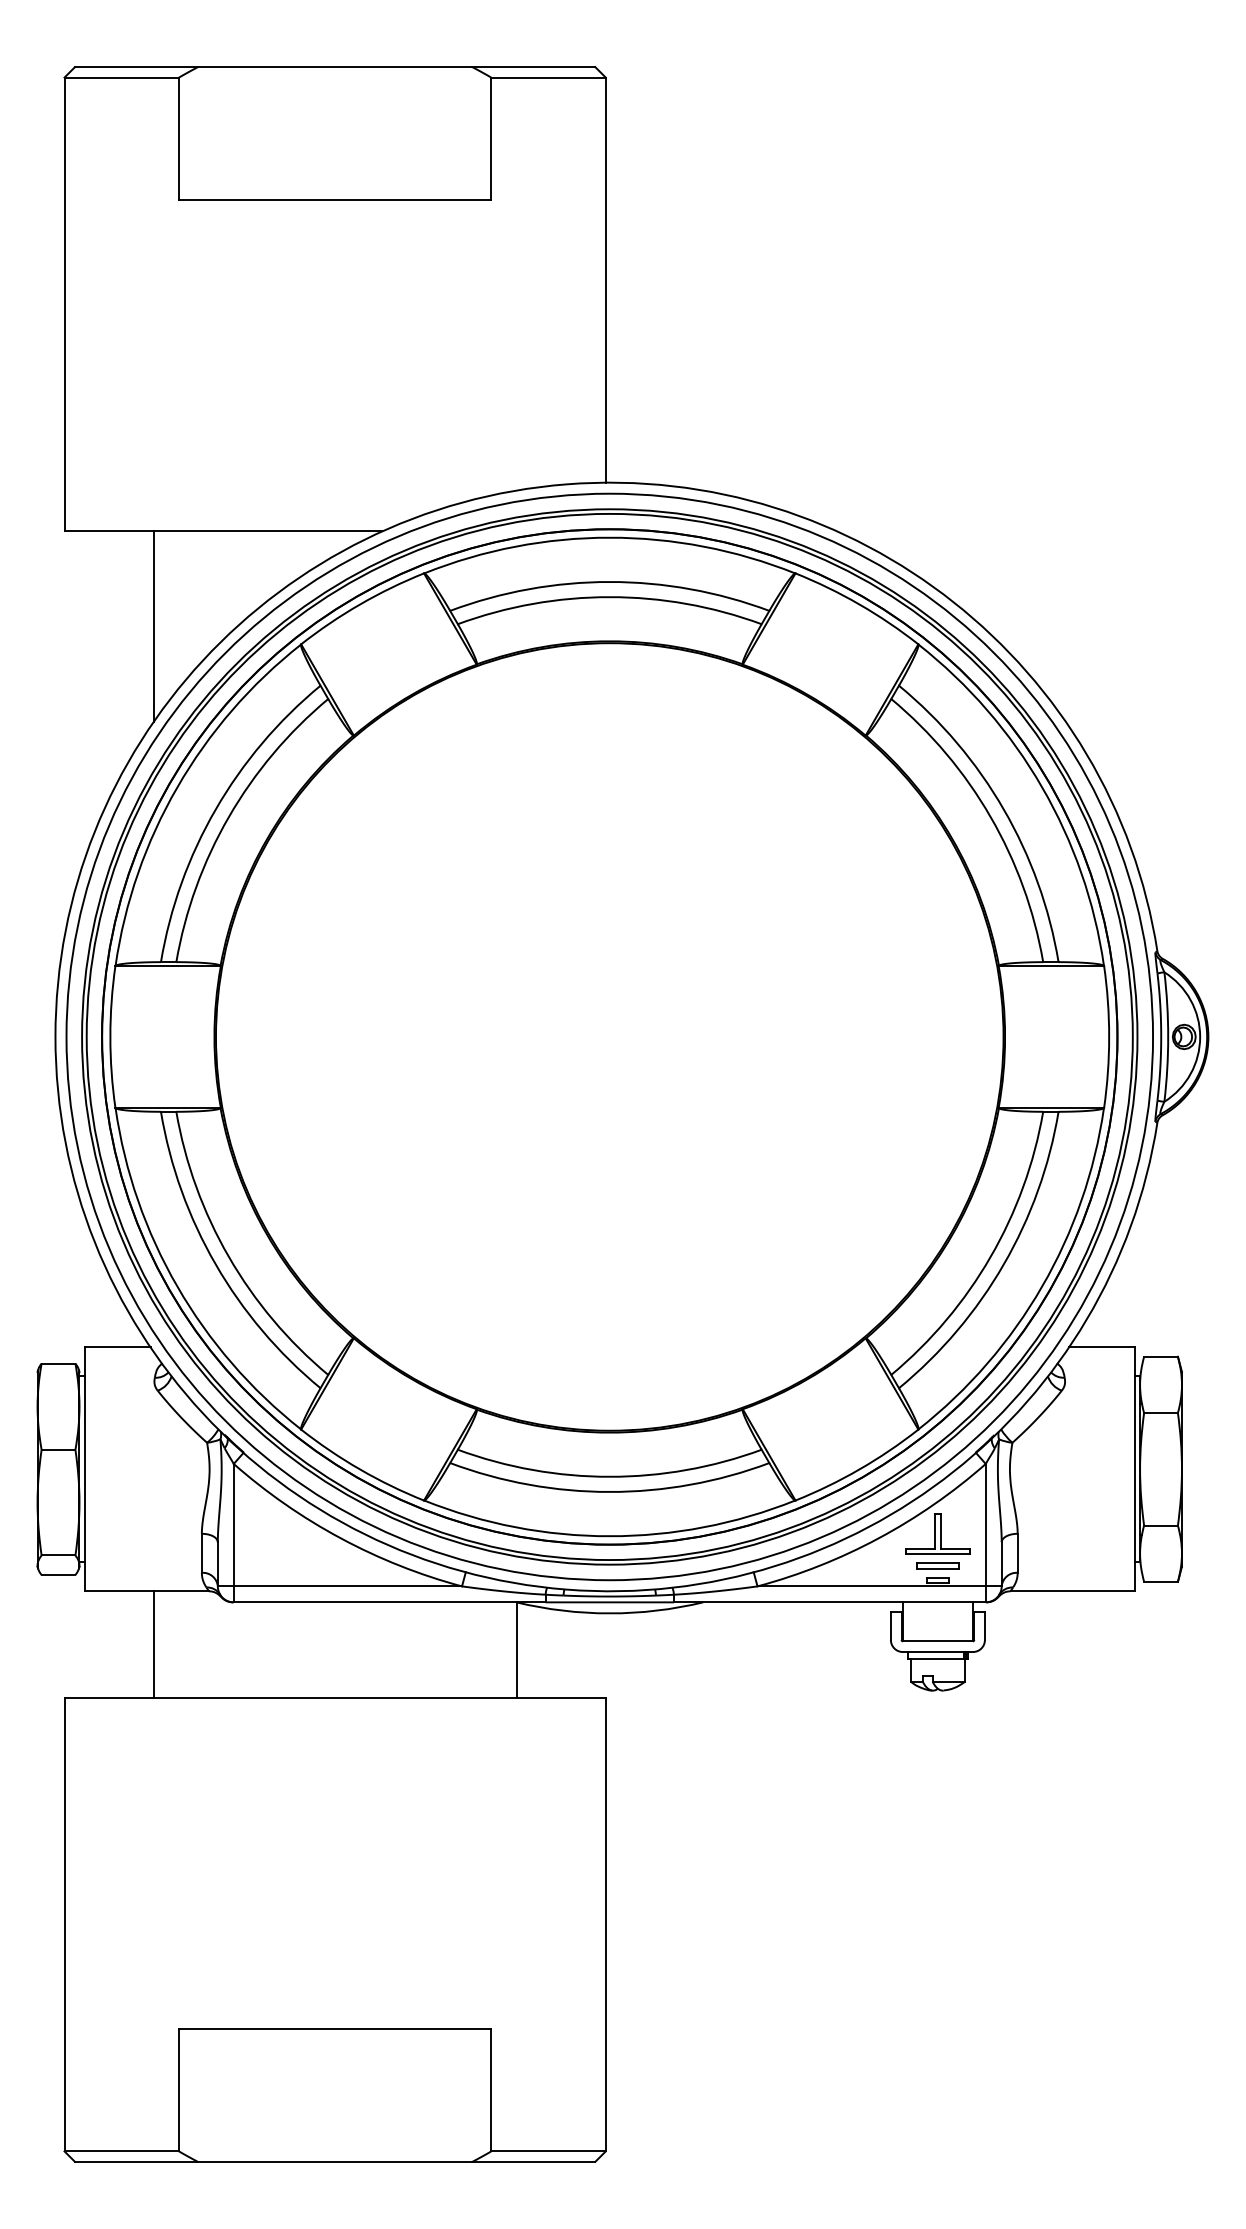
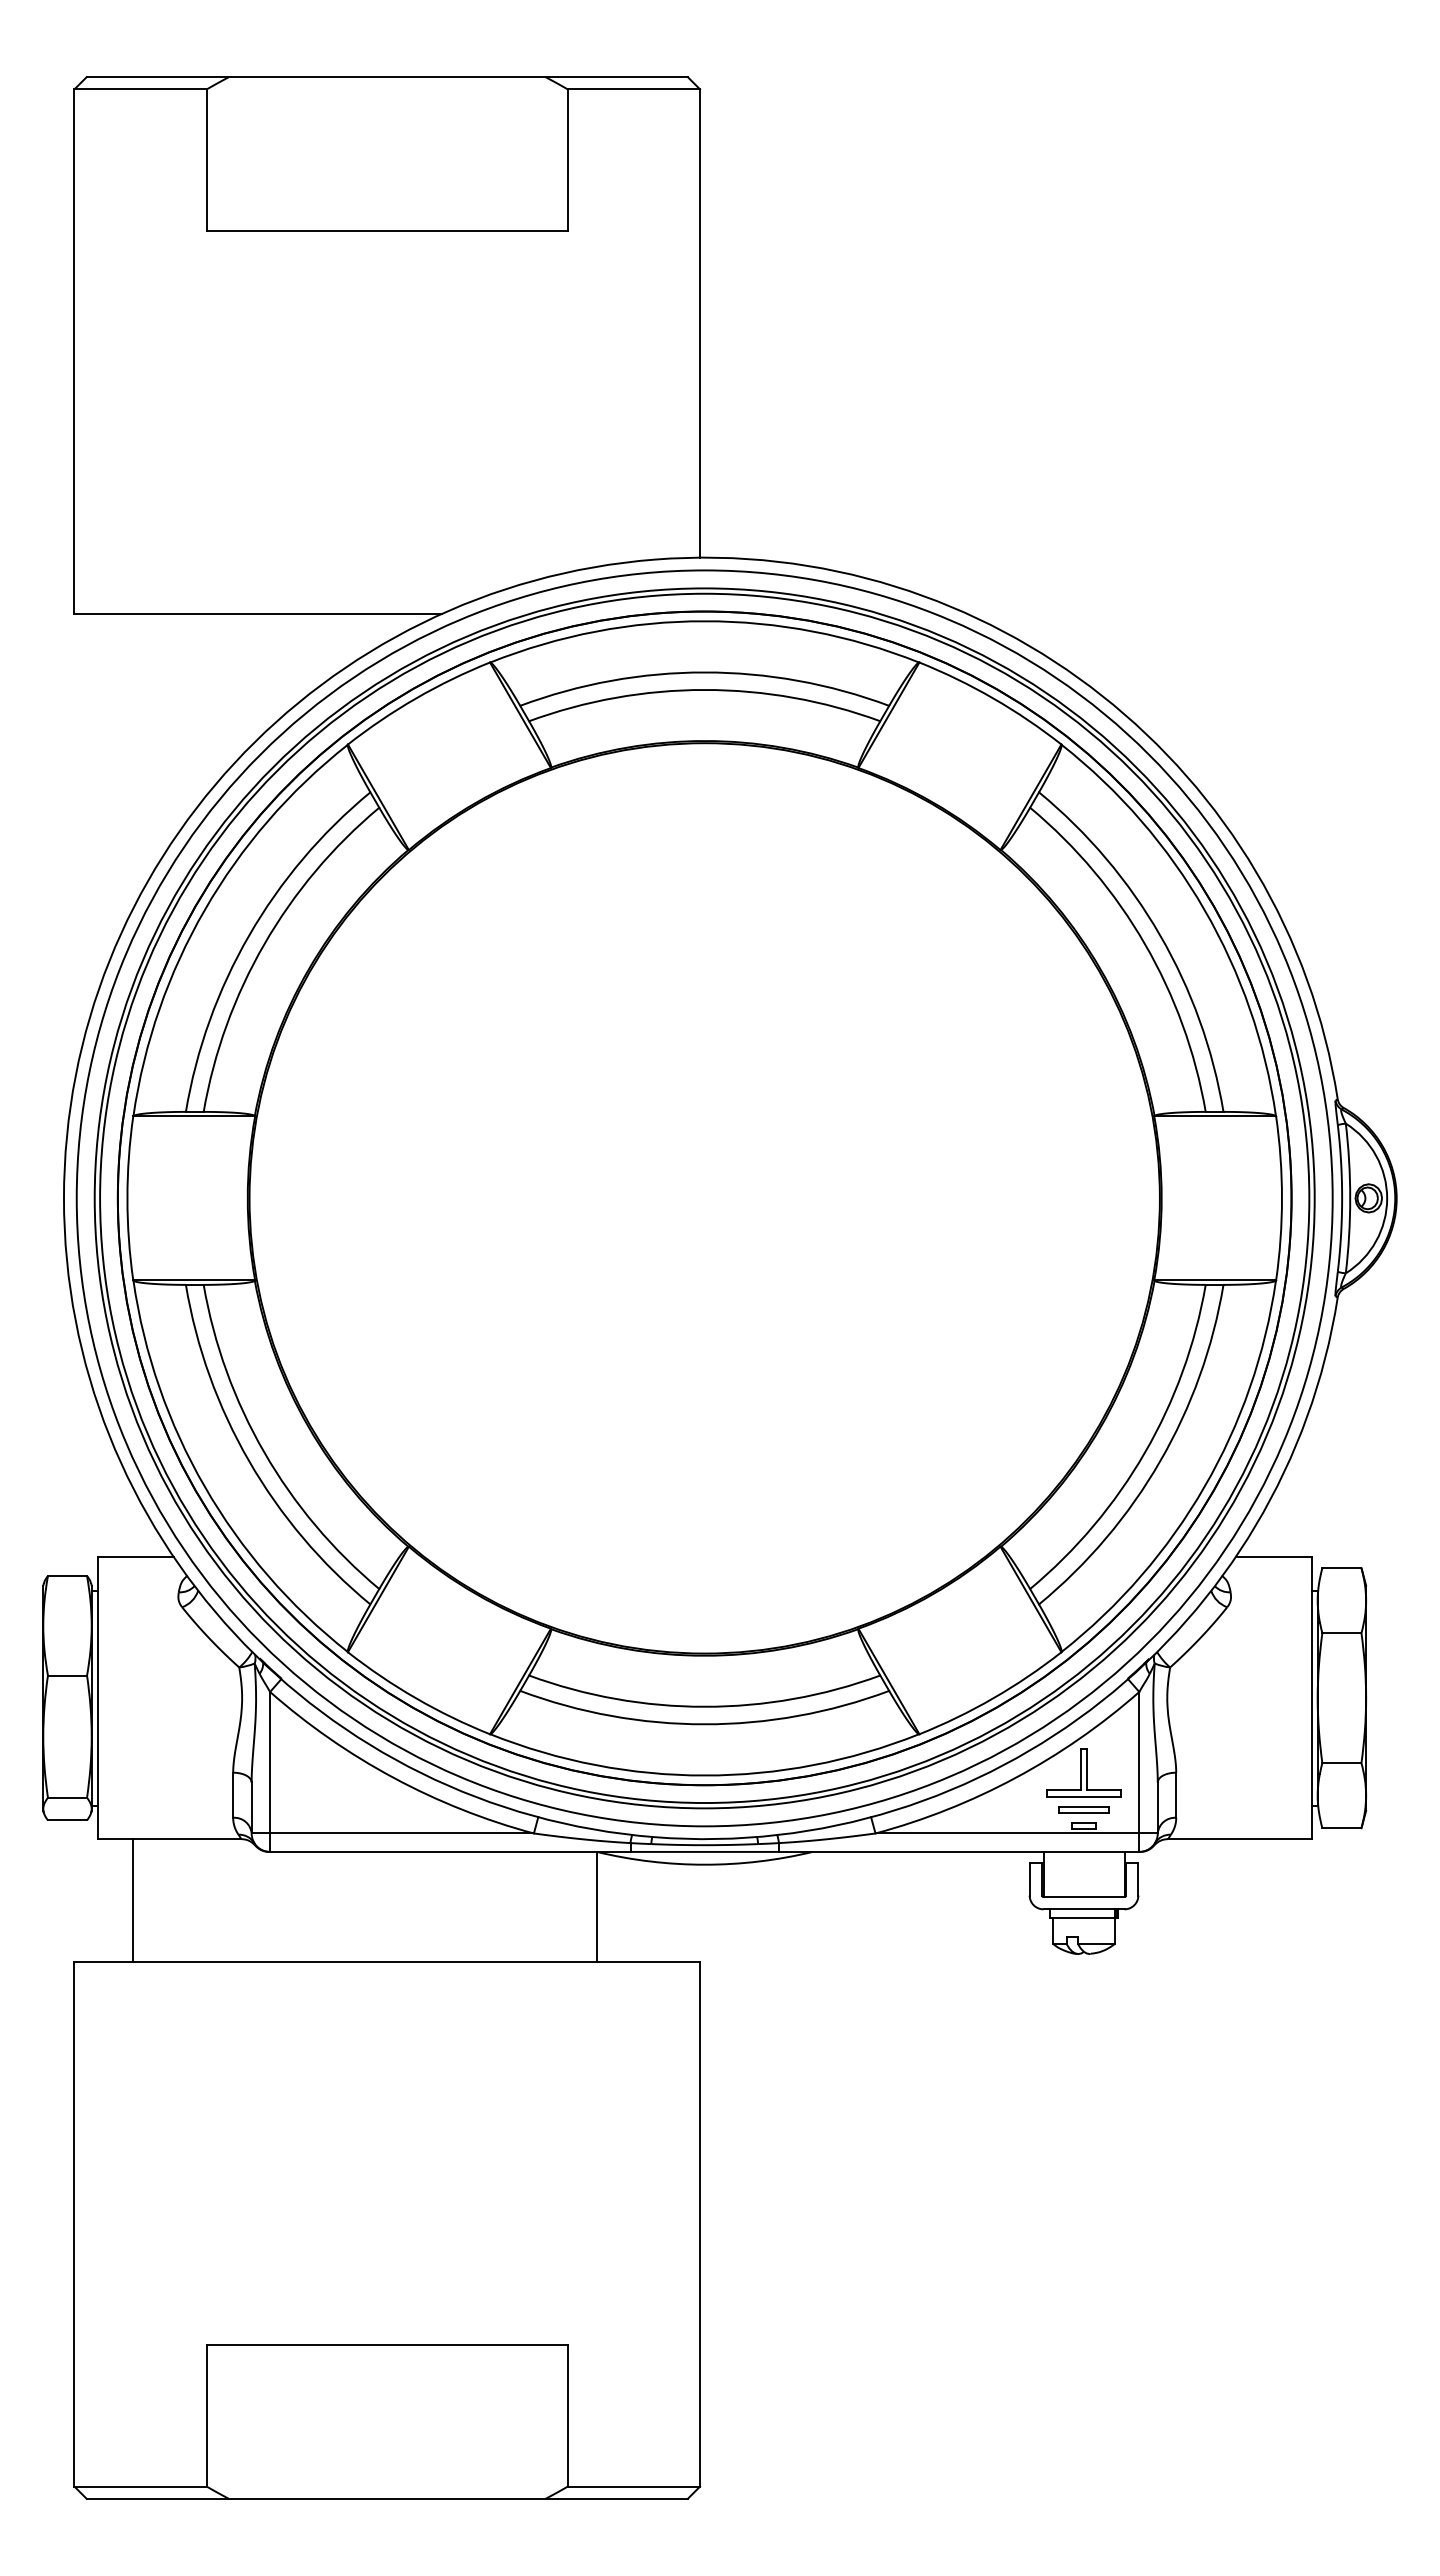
line: (153, 627) -> (177, 724), removed
line: (153, 1644) -> (133, 1900), moved

